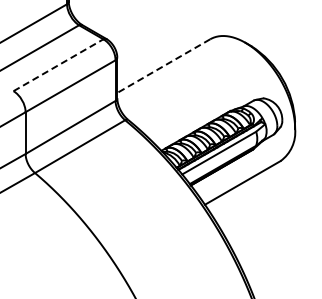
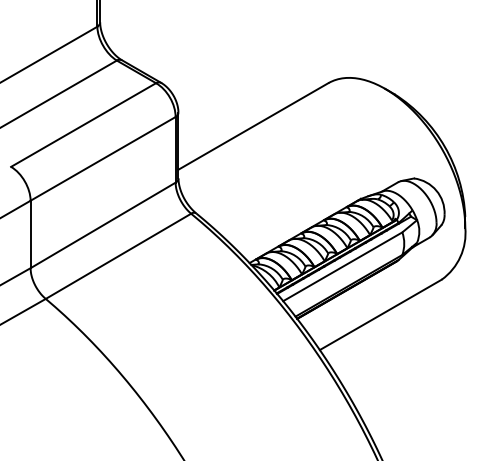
line: (58, 65) -> (83, 125), dashed -> solid
line: (163, 66) -> (252, 127), dashed -> solid

